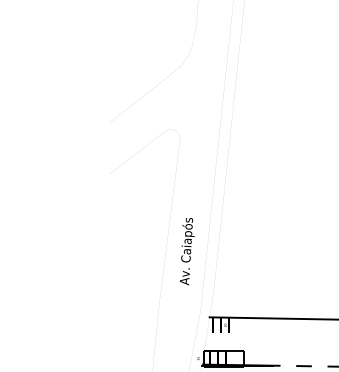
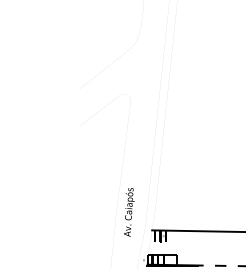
text: (187, 251) -> (129, 212), moved

